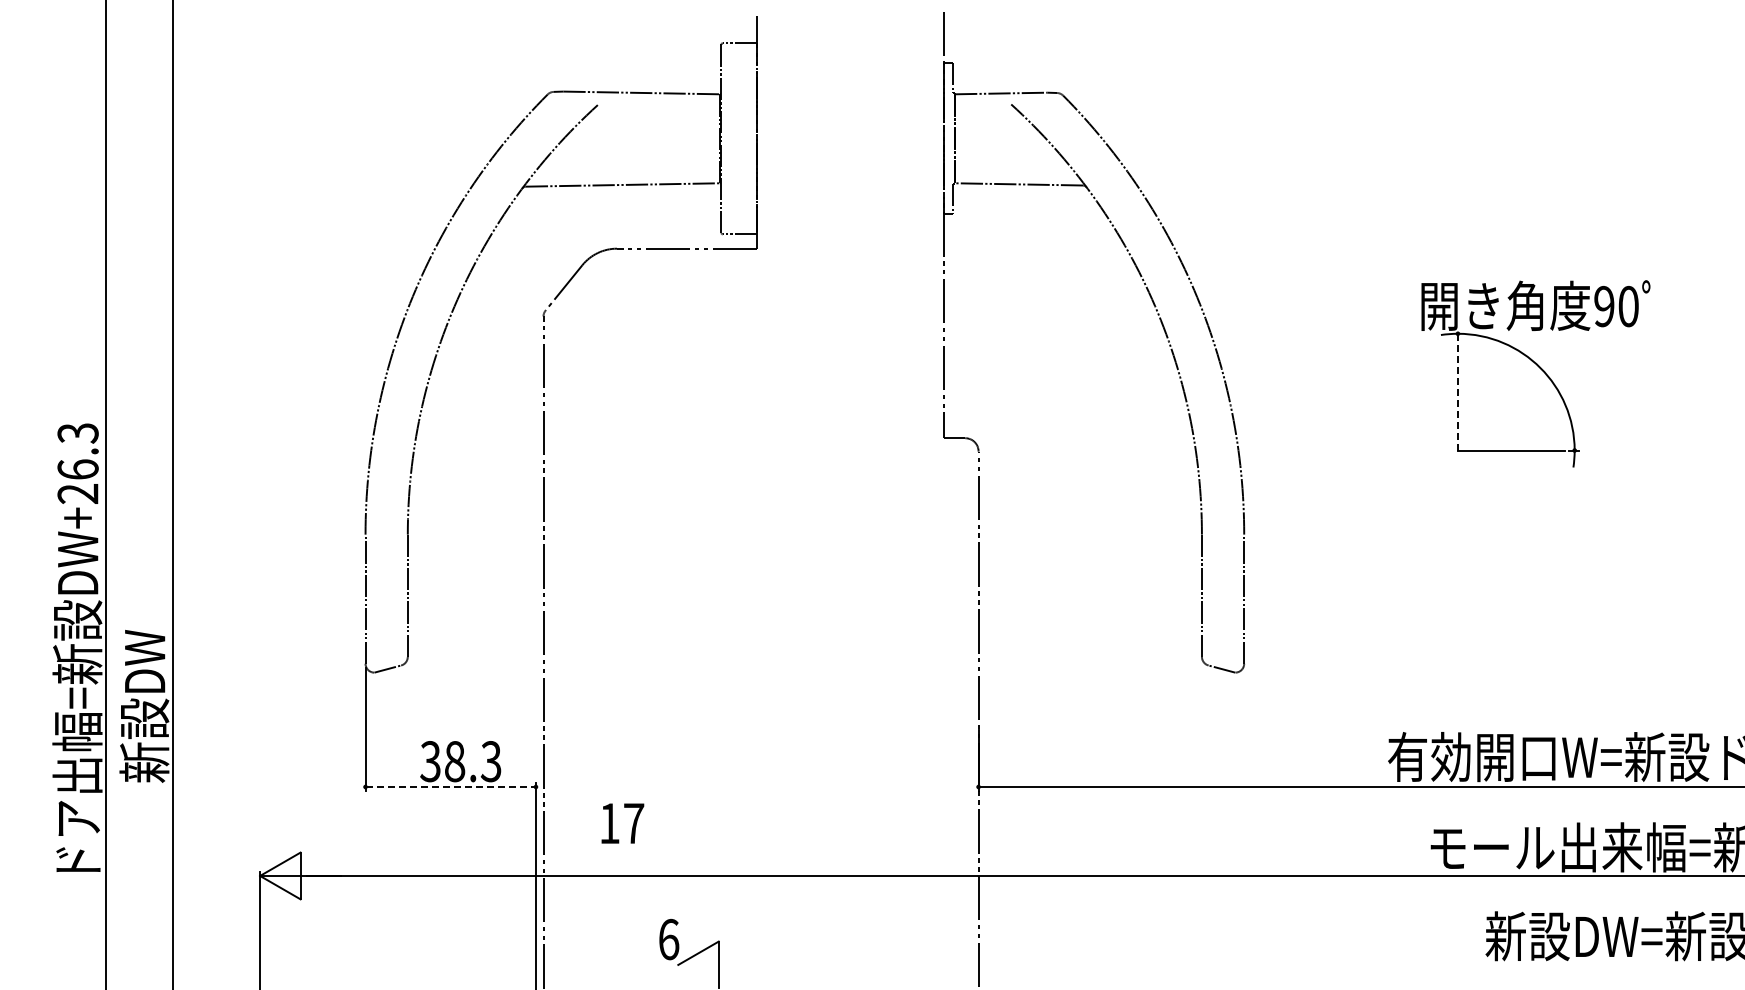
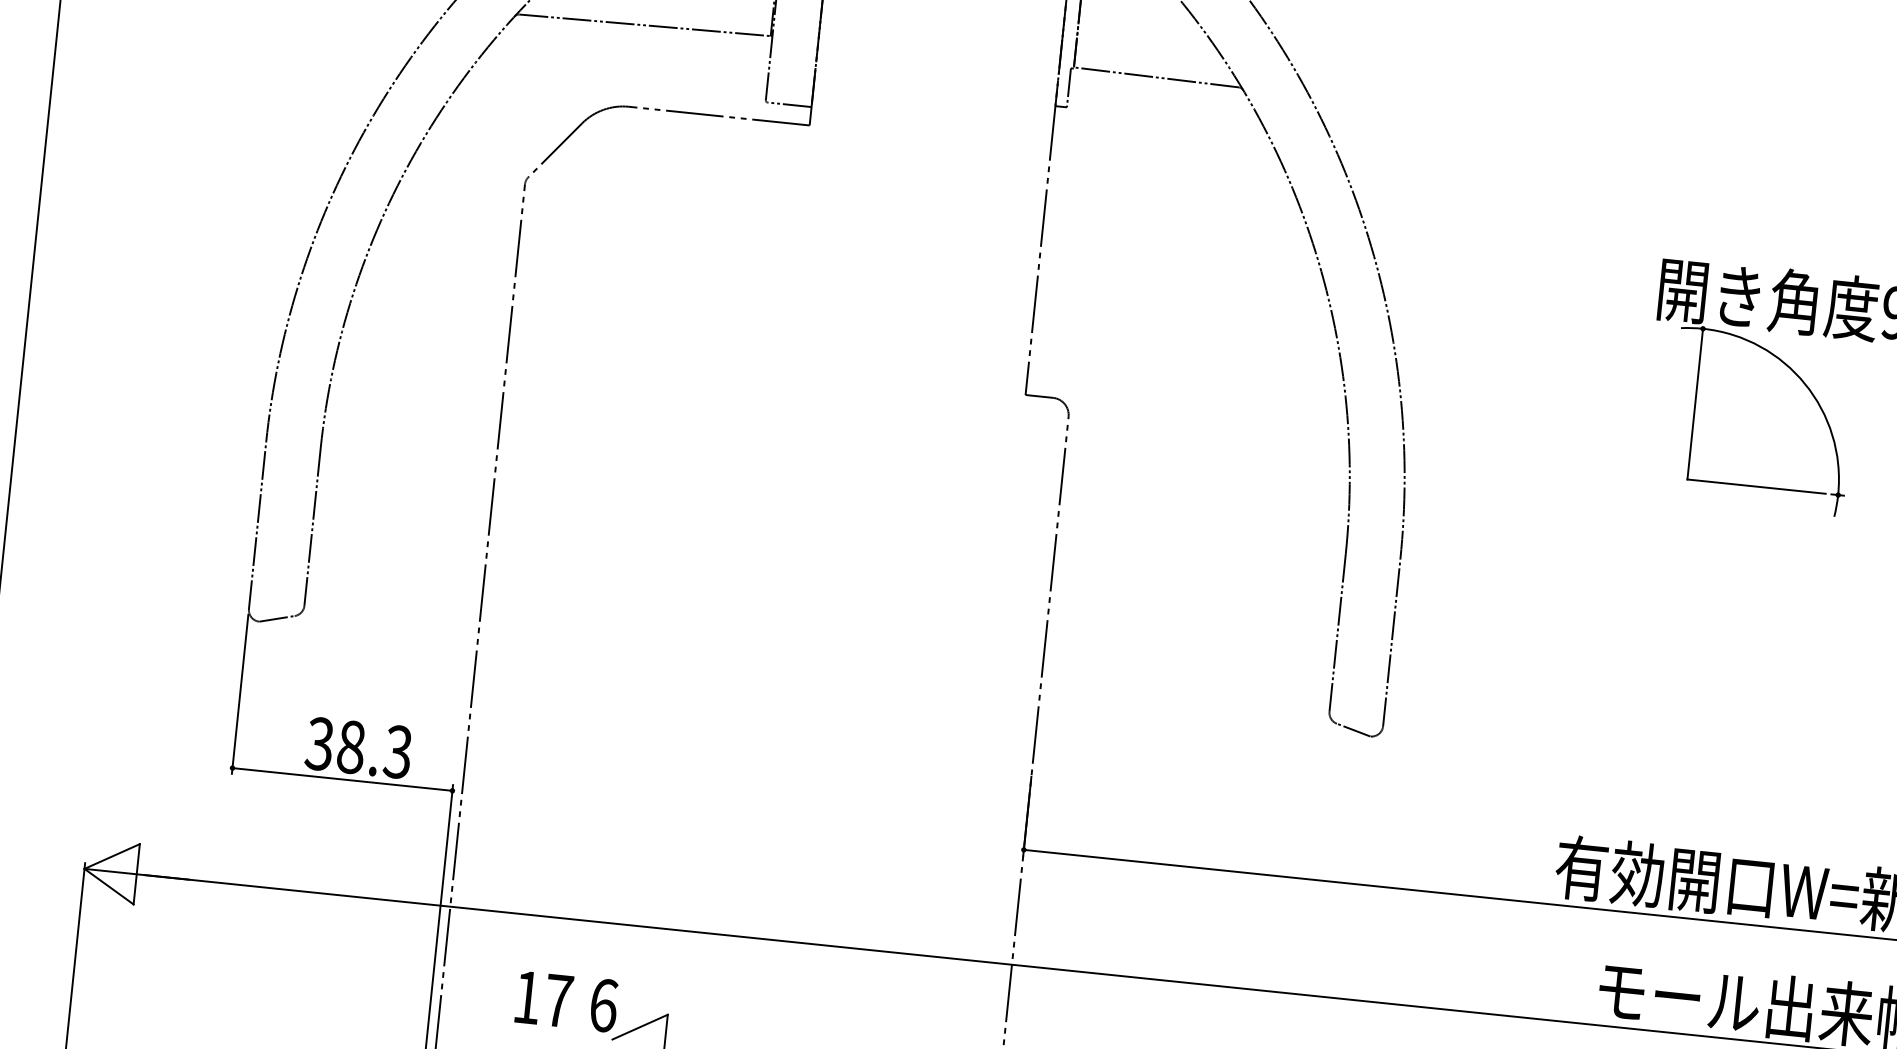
line: (1457, 391) -> (1694, 403), dashed -> solid
line: (451, 787) -> (343, 780), dashed -> solid
text: (622, 823) -> (543, 999), moved

